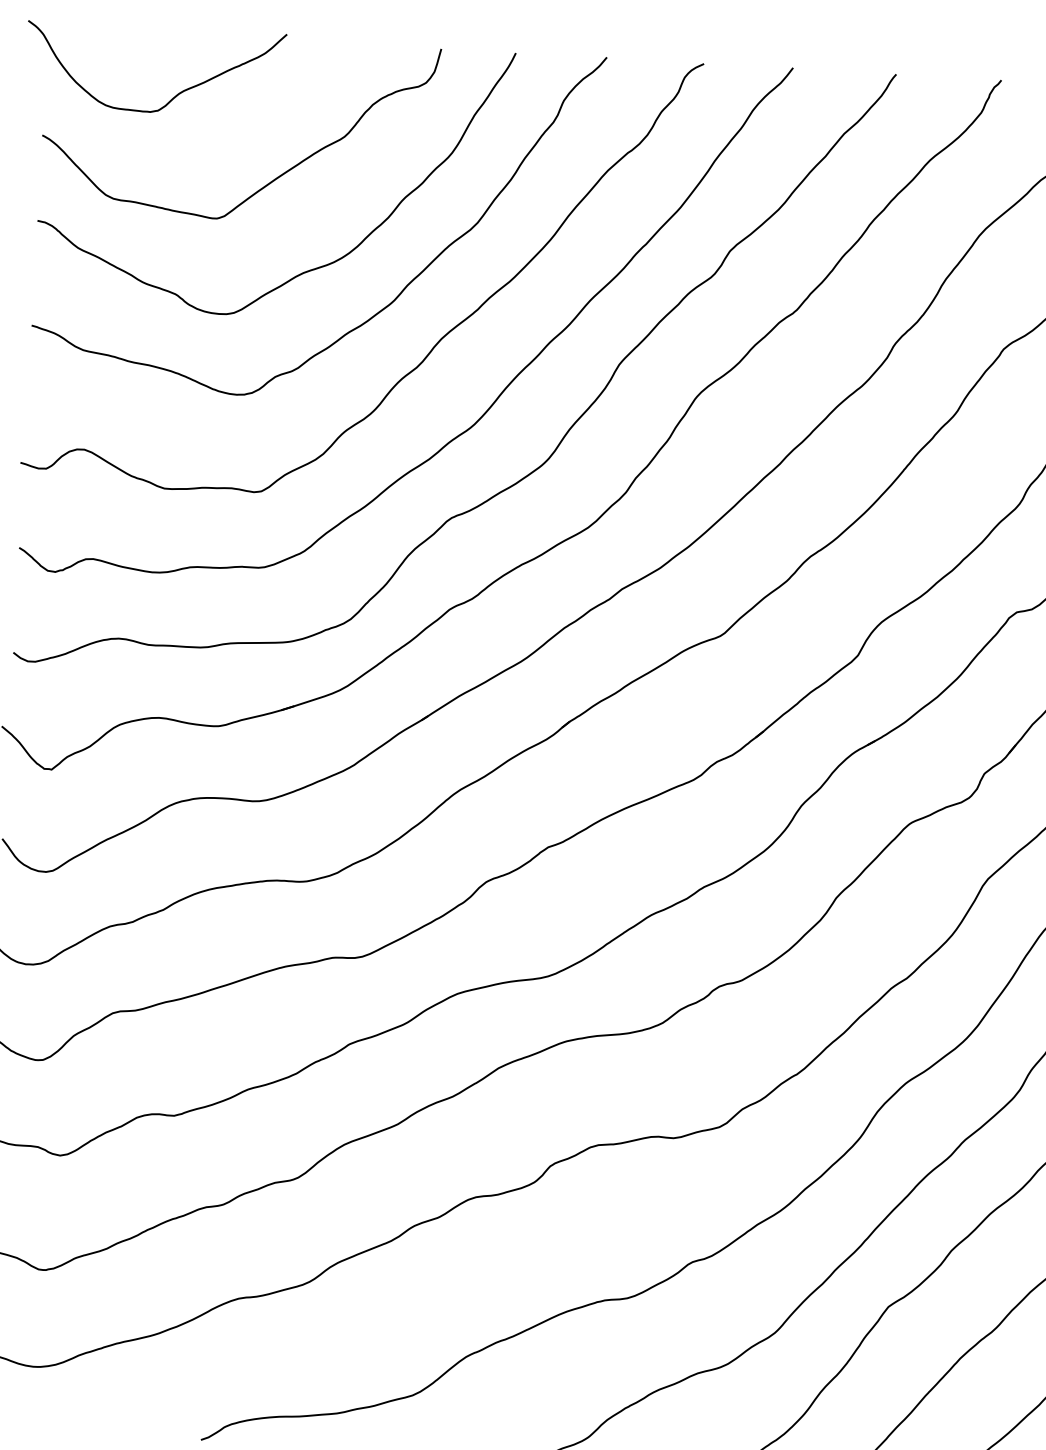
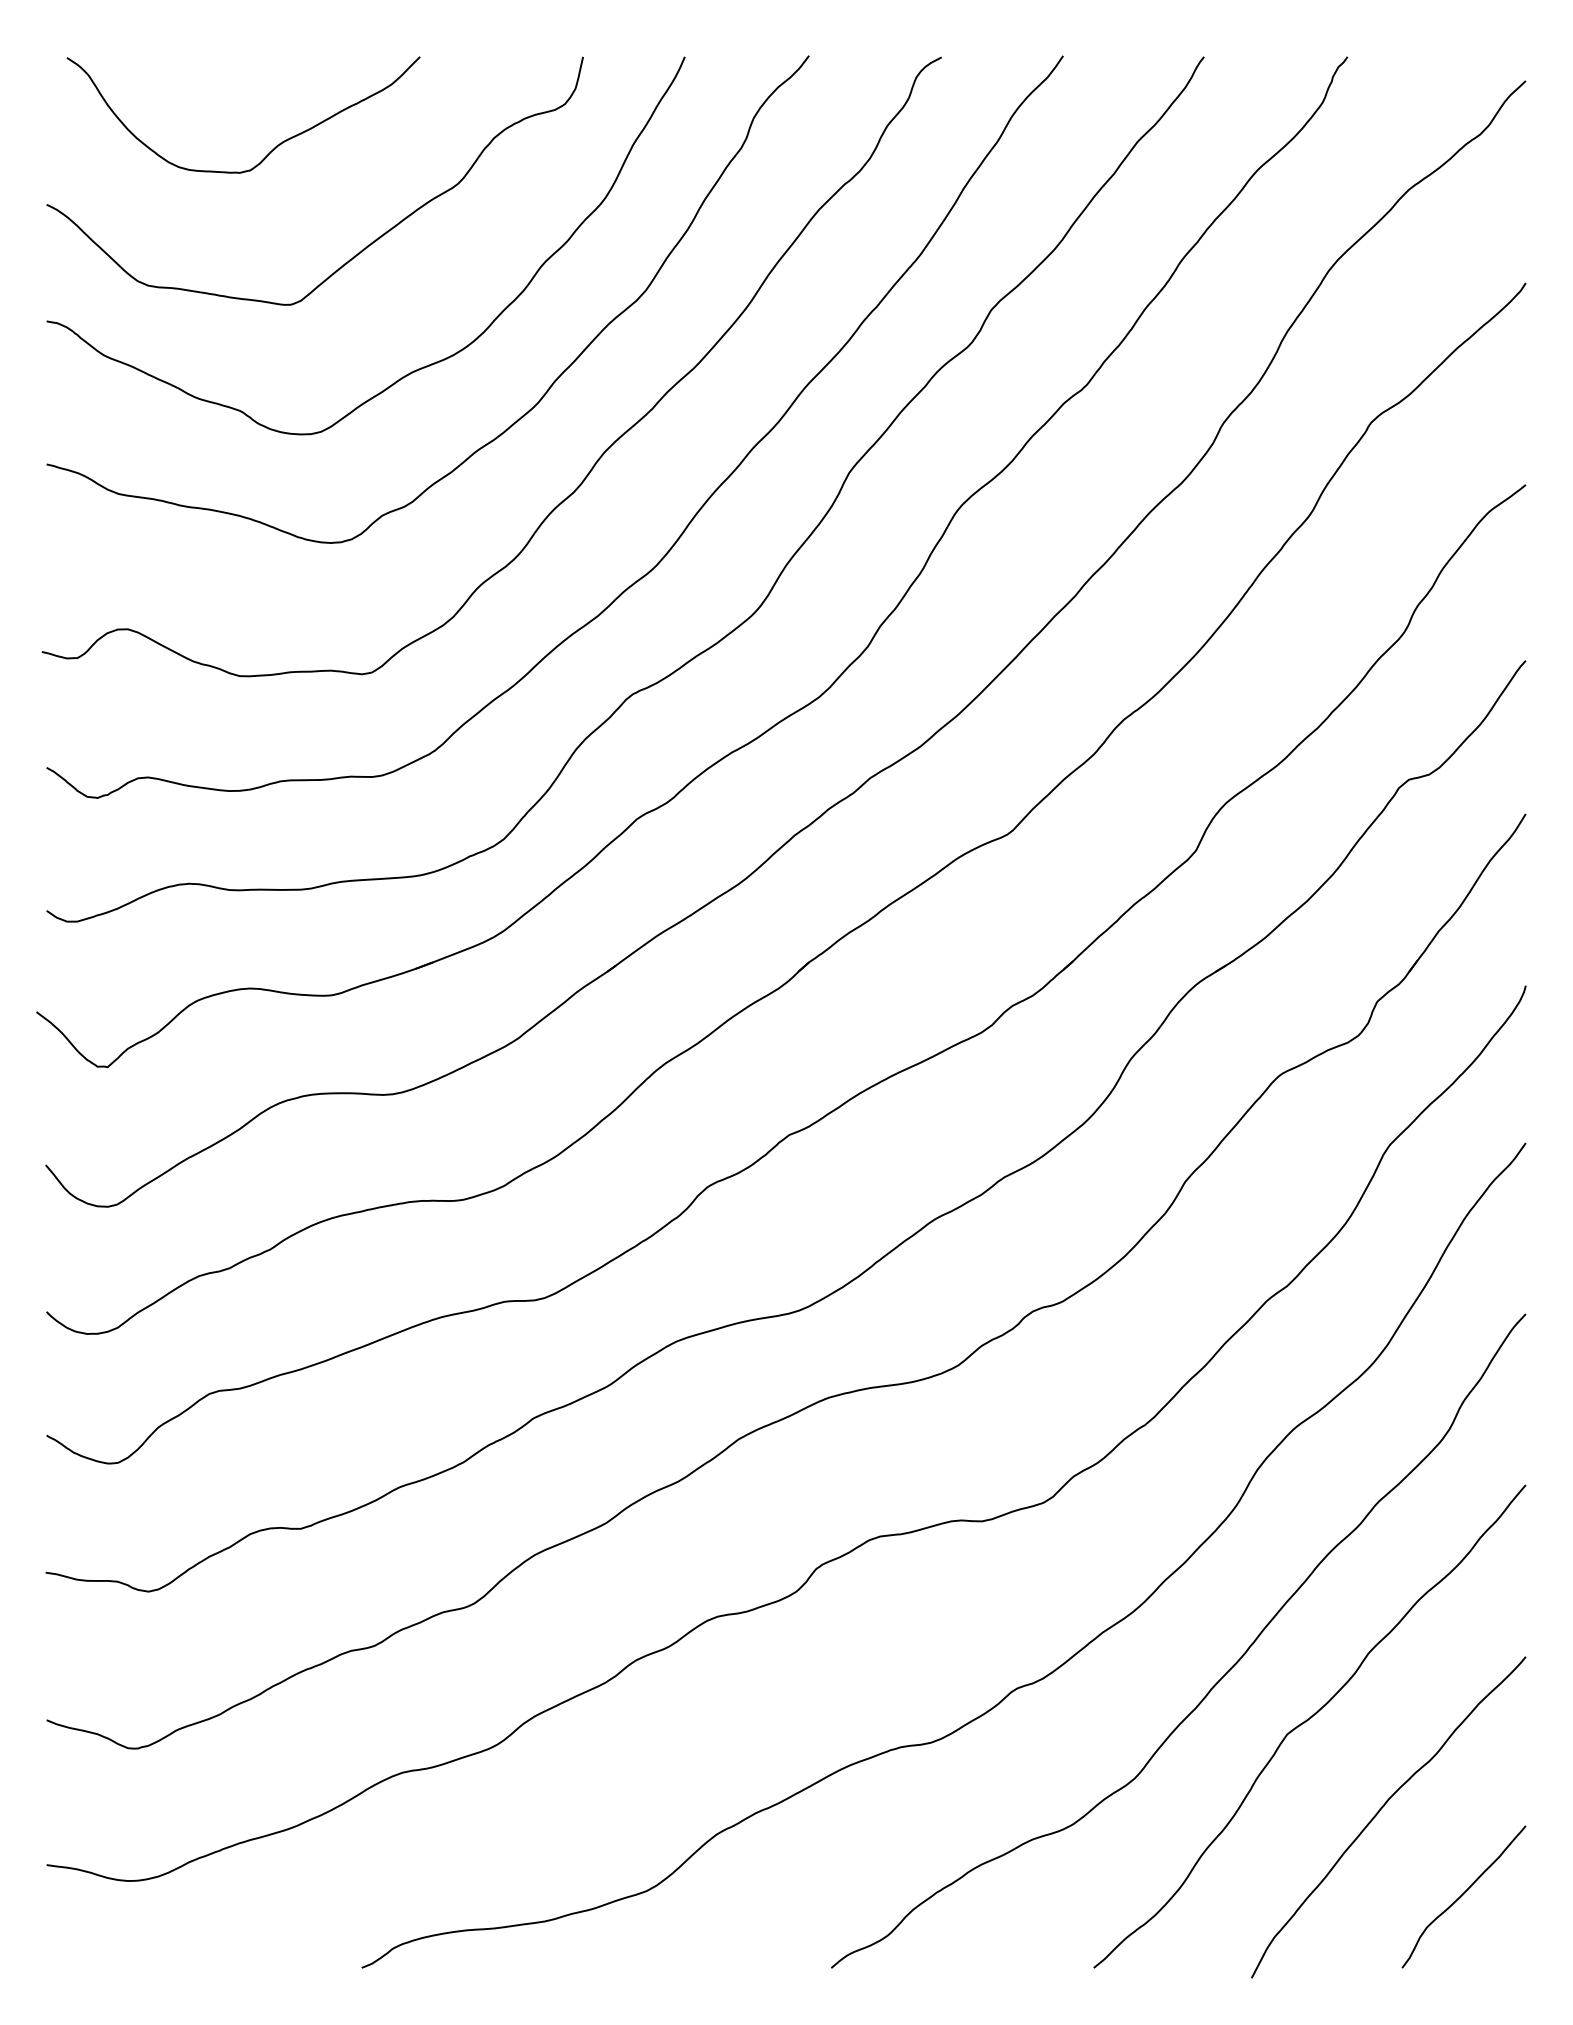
curve: (177, 94) -> (275, 146), moved

